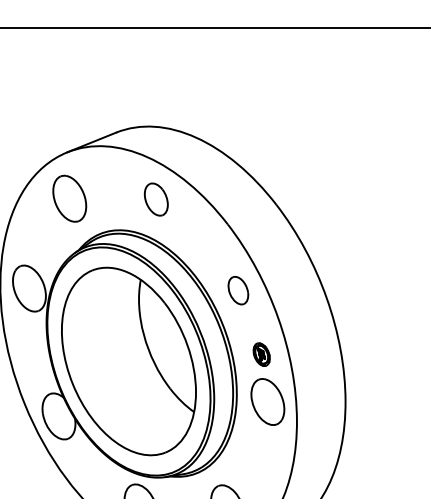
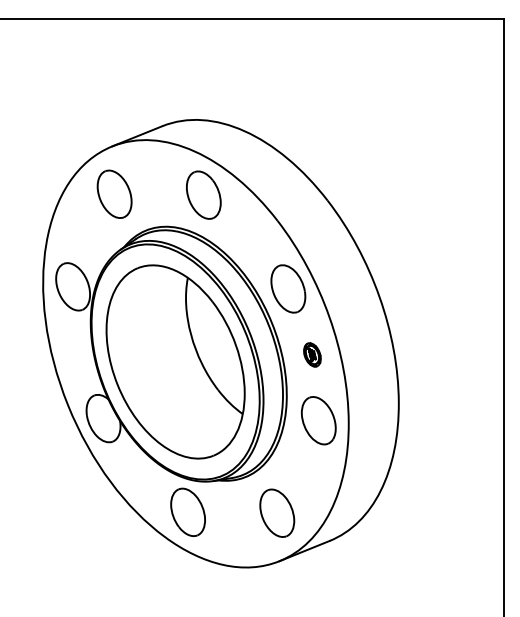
part: (155, 198) -> (203, 194), size x1.43
part: (238, 290) -> (288, 288), size x1.67
part: (267, 401) -> (318, 420), moved

